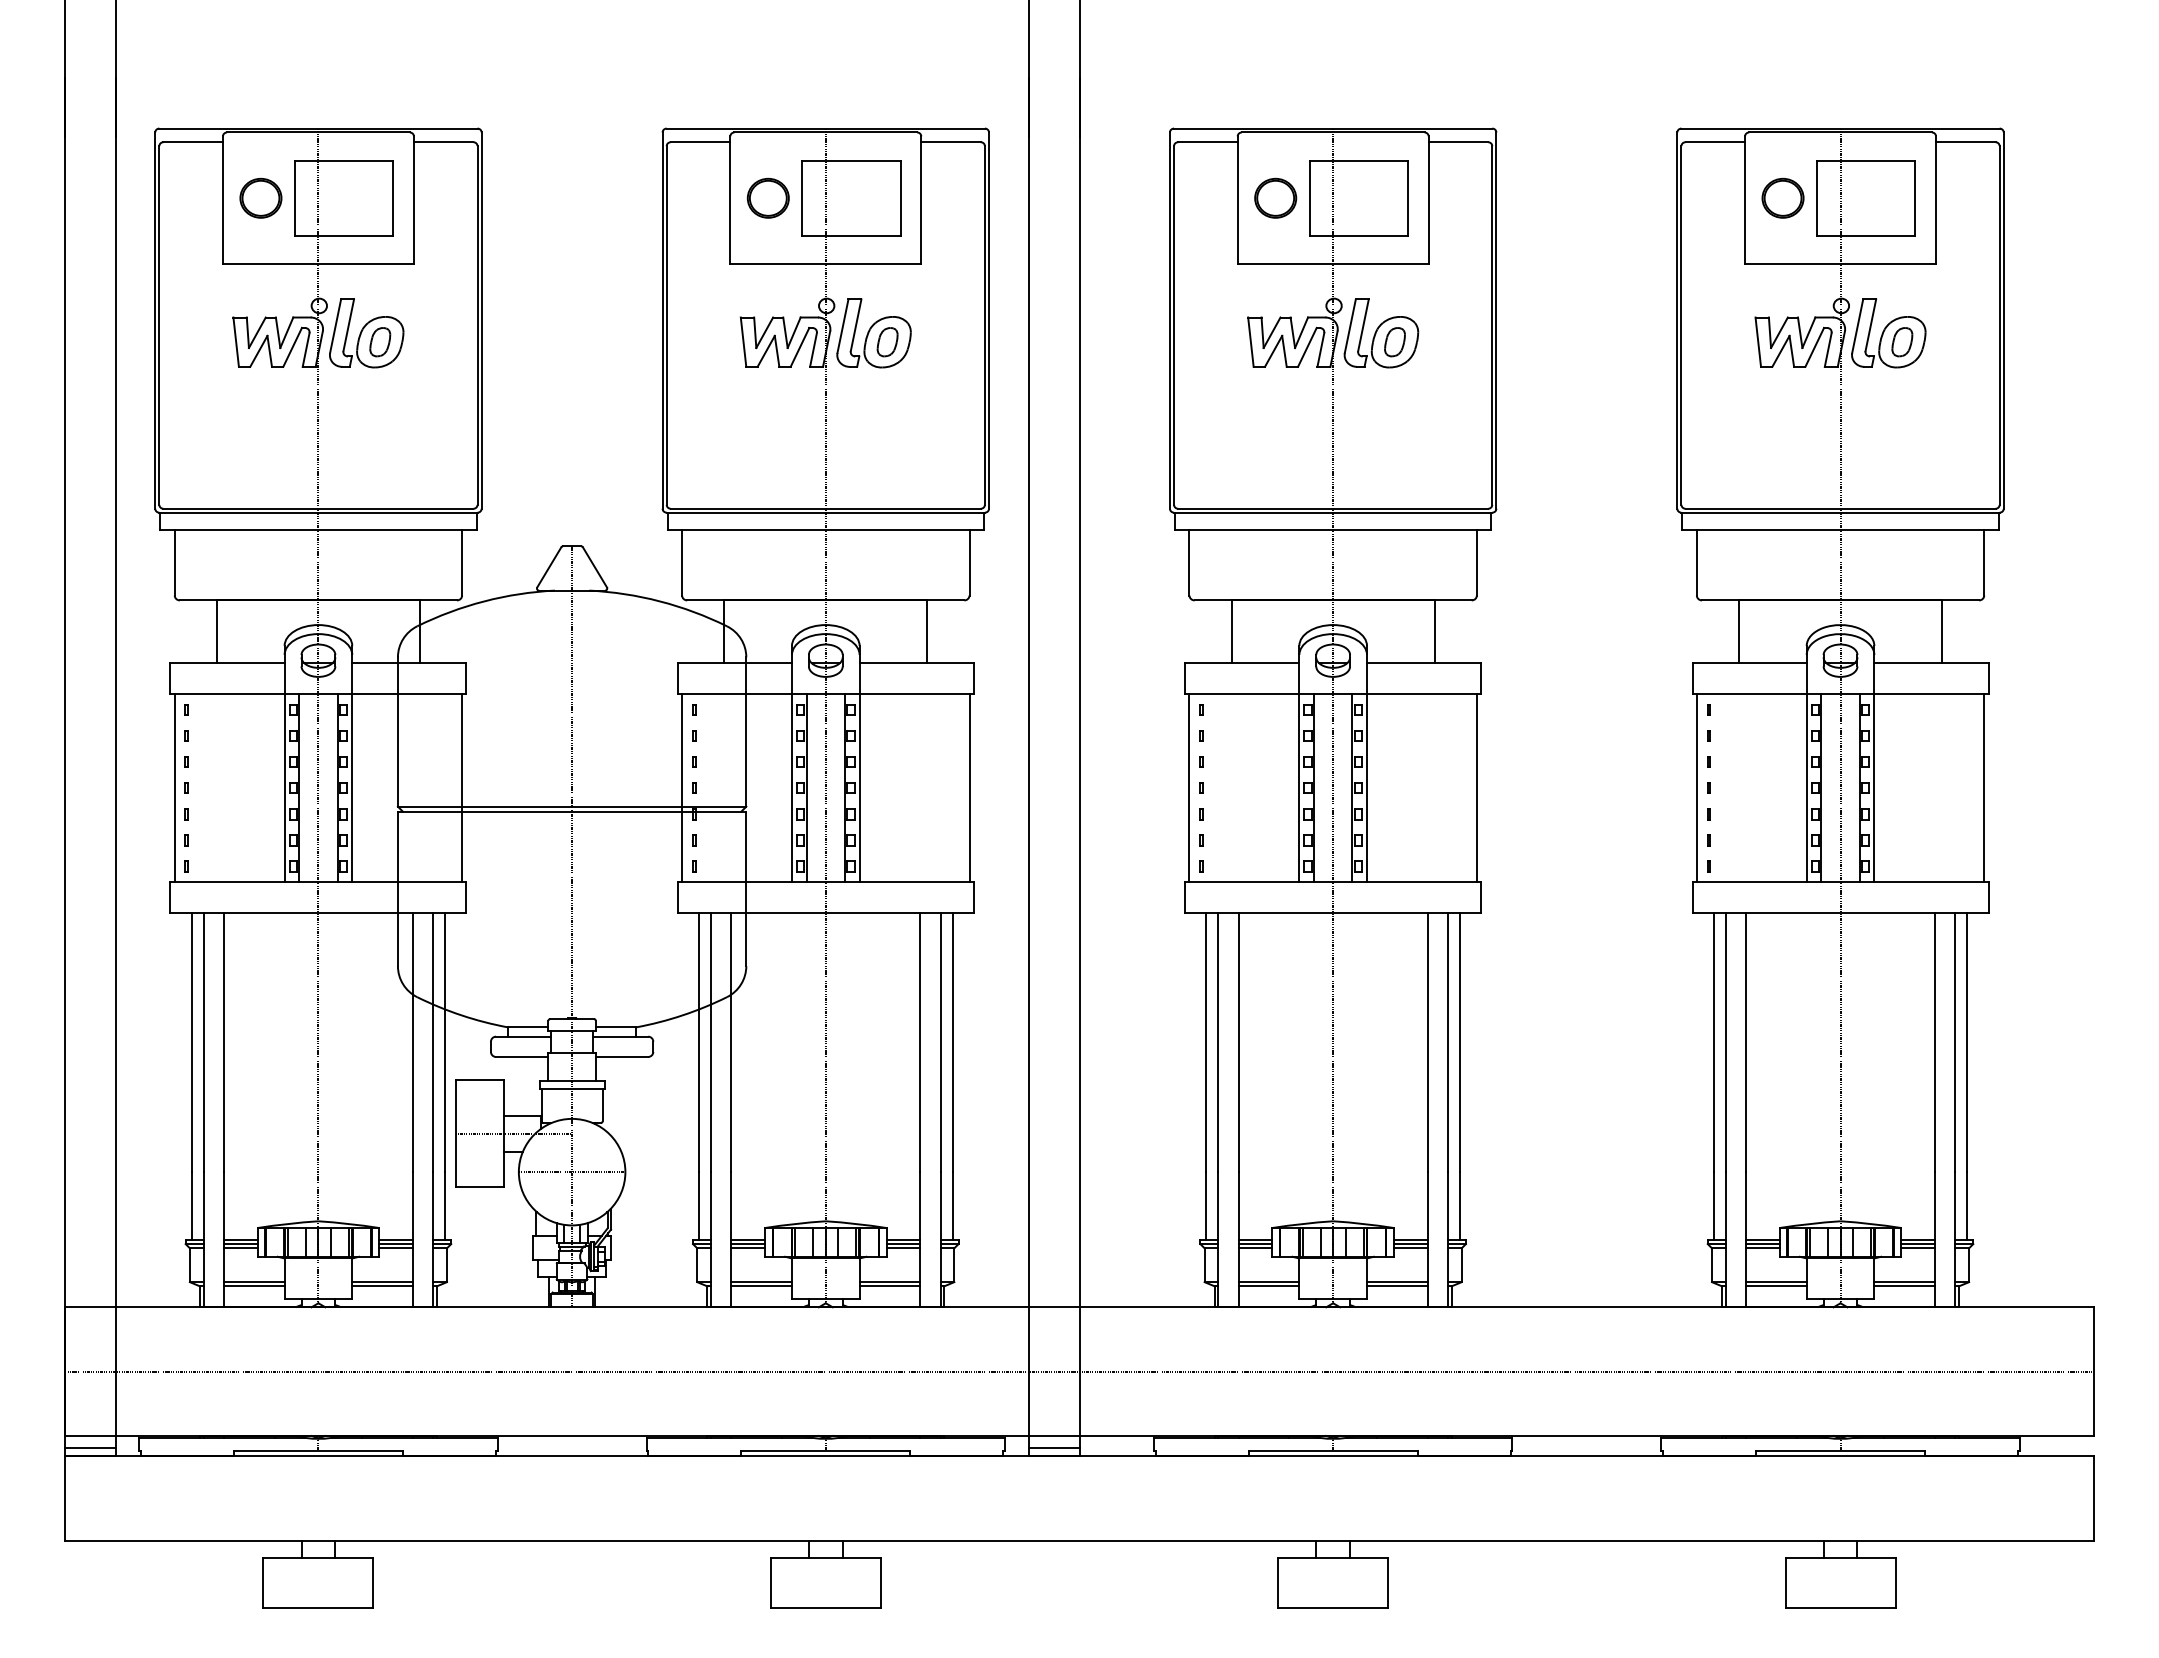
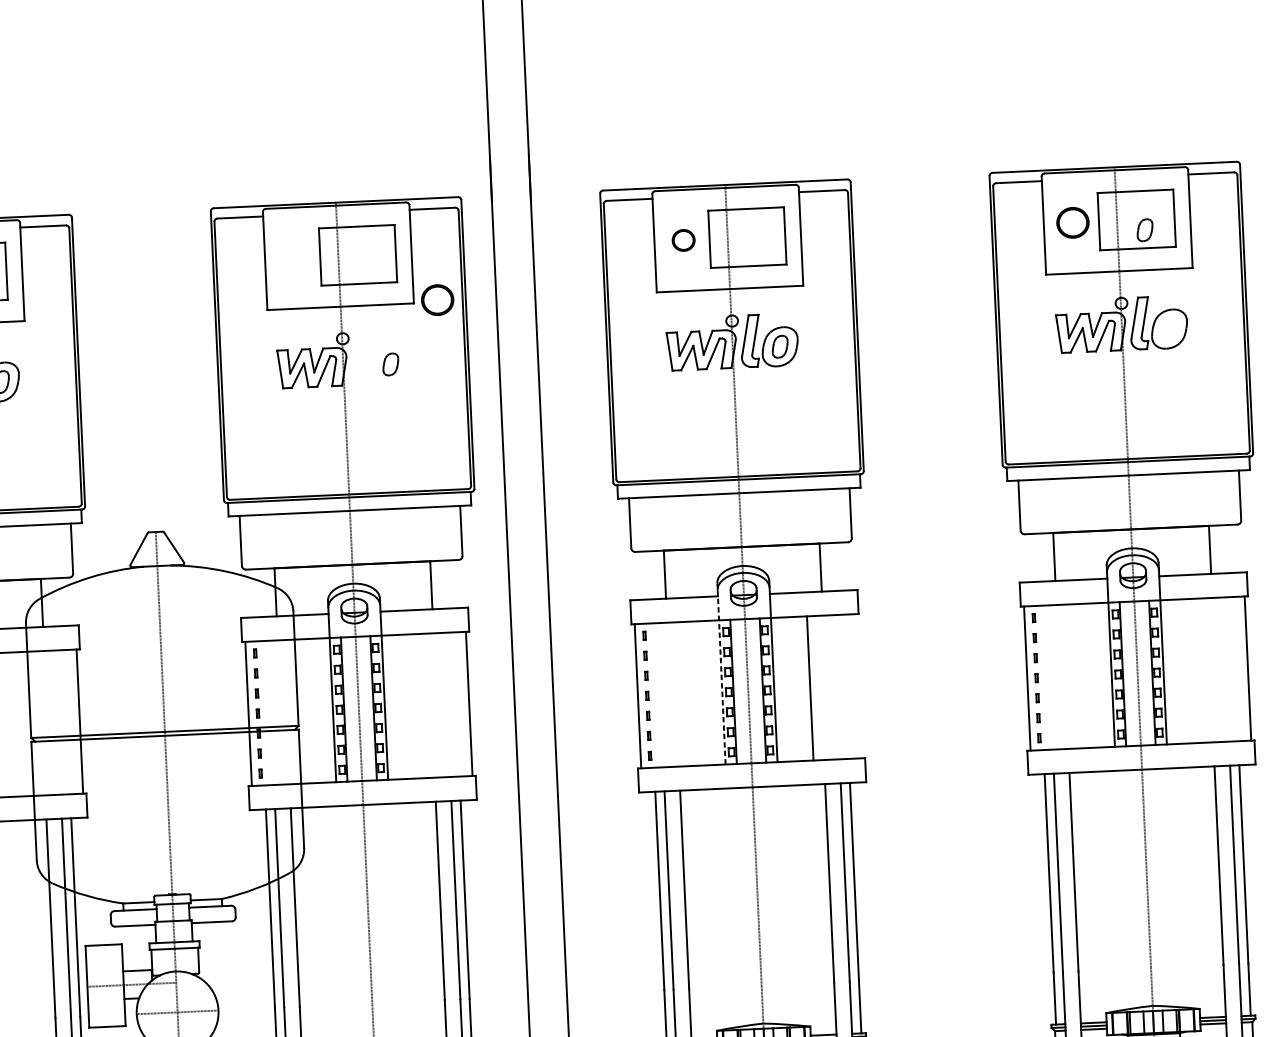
part: (767, 197) -> (436, 299), moved
part: (1275, 197) -> (683, 239), size x0.7
part: (873, 333) -> (379, 358), removed
part: (1902, 342) -> (1145, 230), moved
line: (1299, 763) -> (721, 673), solid -> dashed
line: (1476, 788) -> (809, 688), moved

